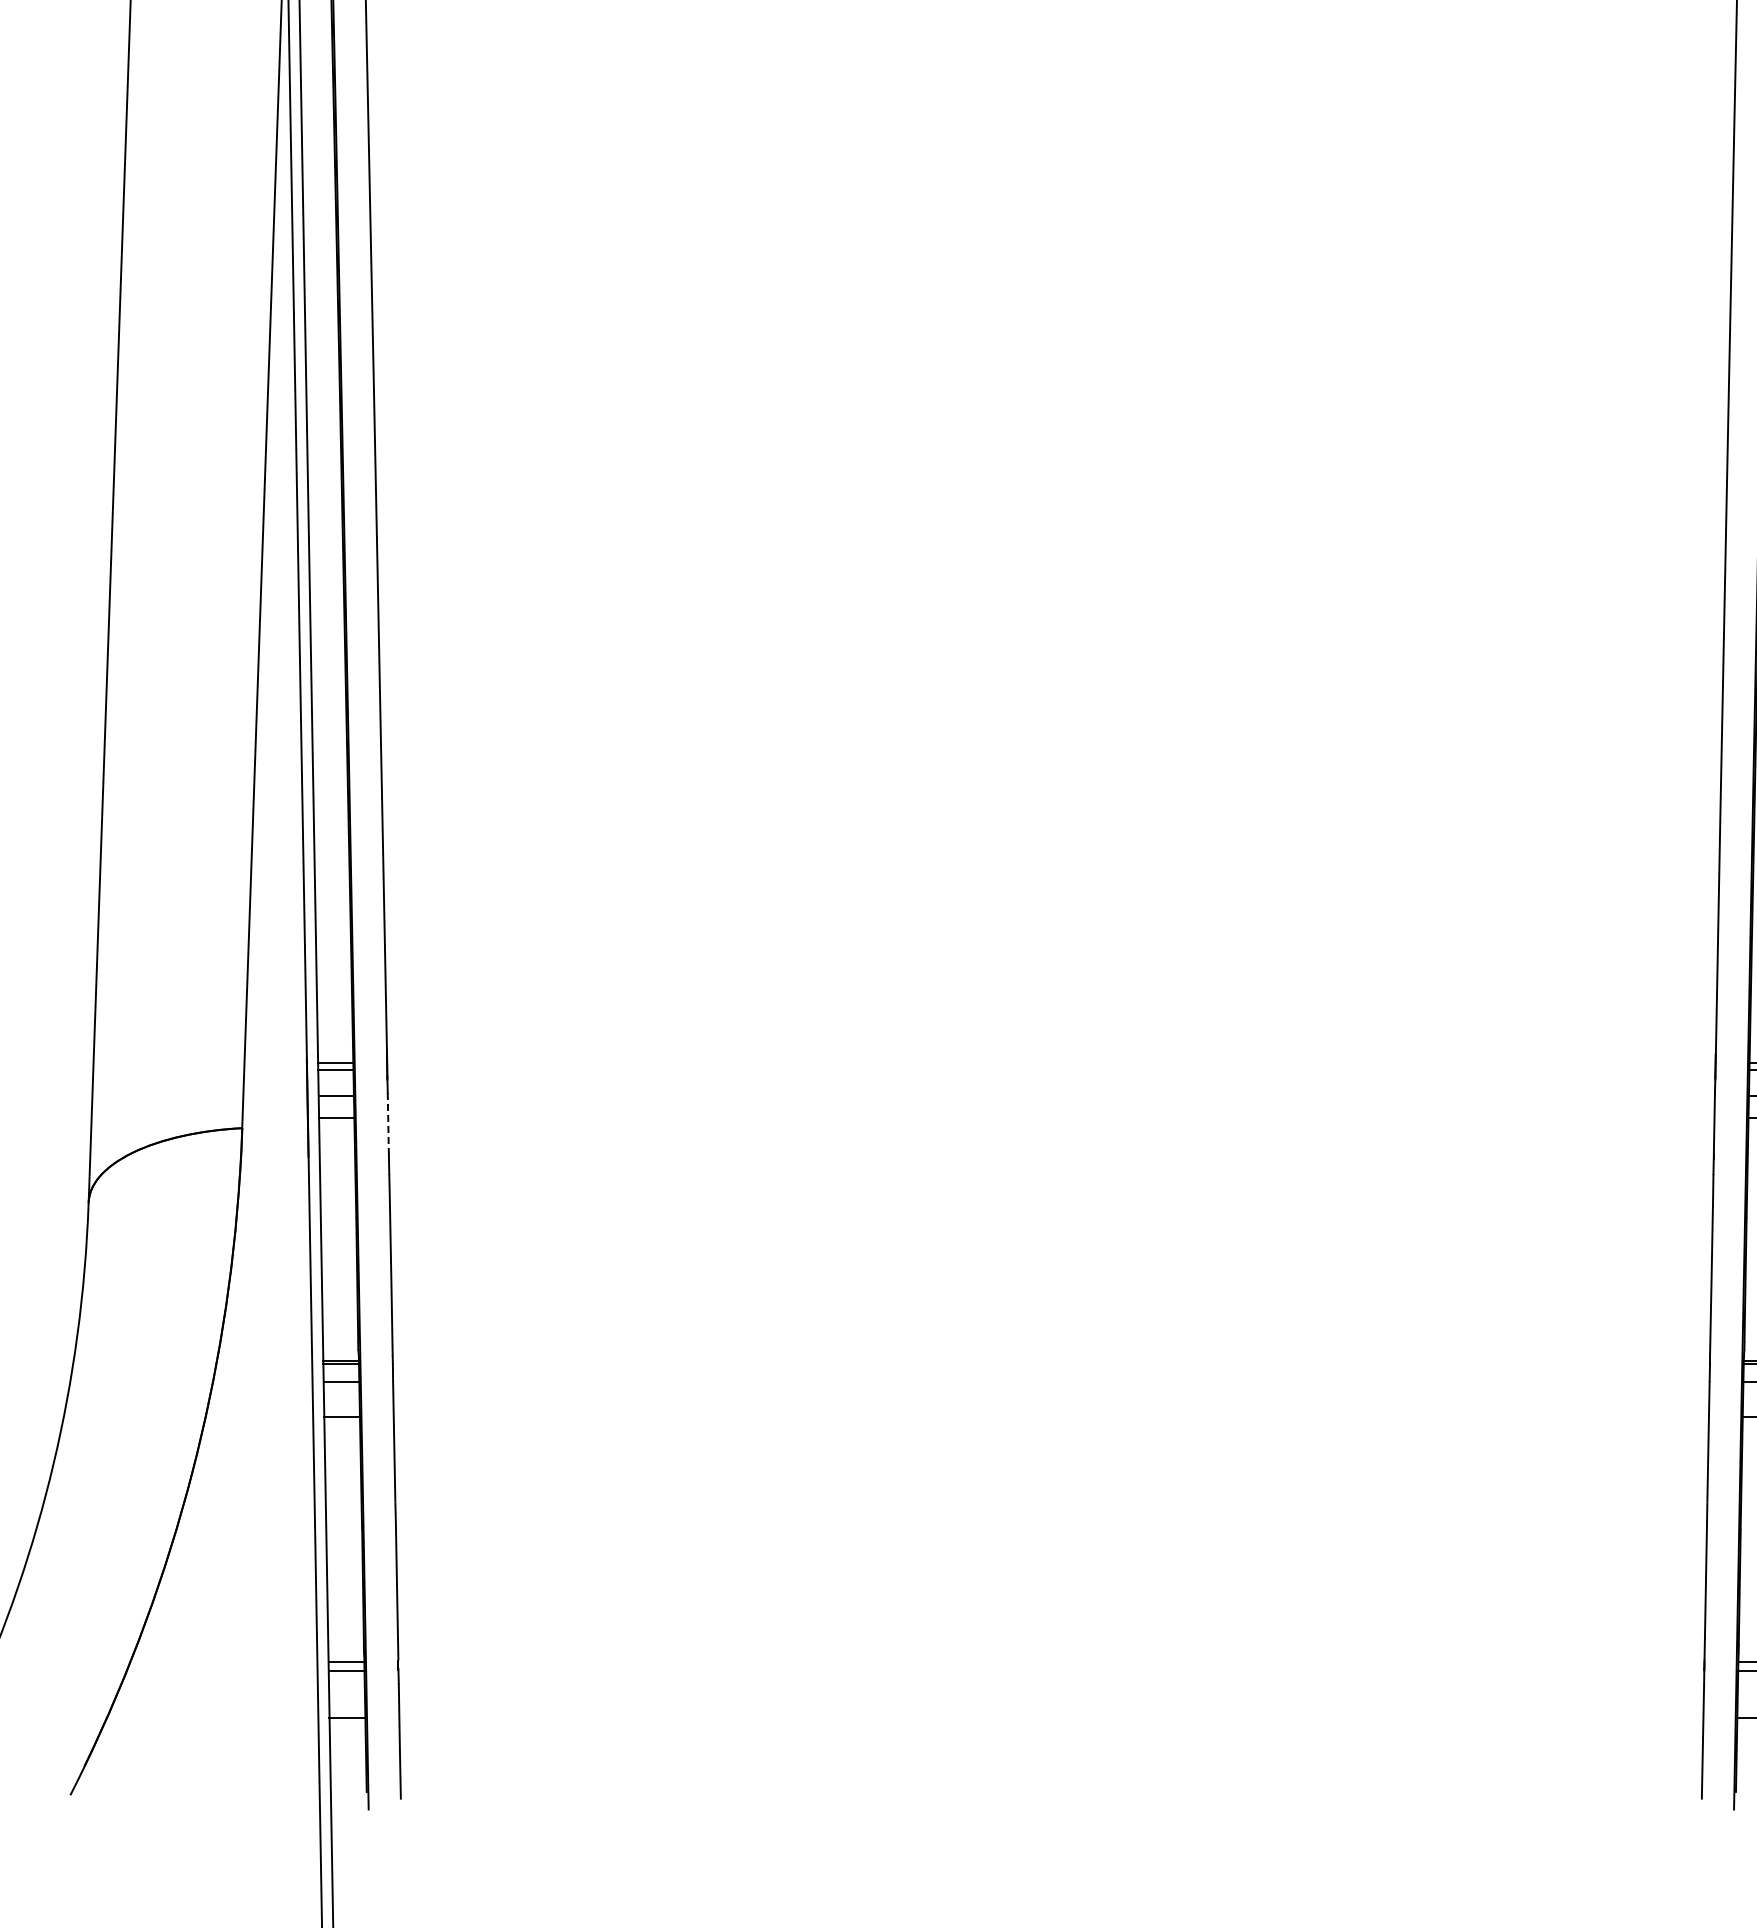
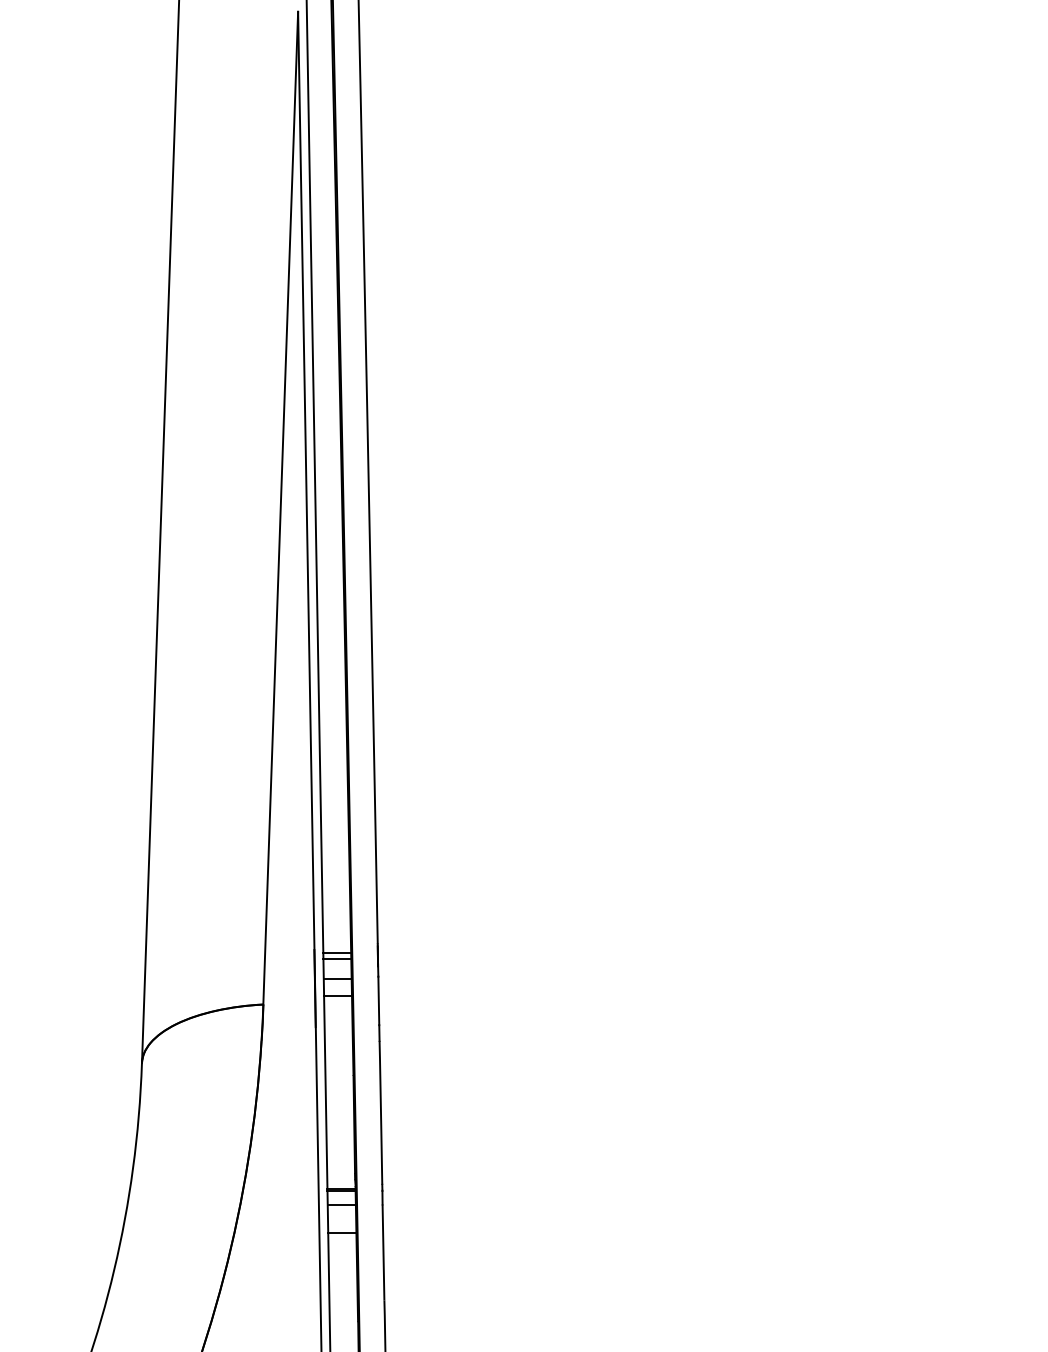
line: (388, 1123) -> (378, 1000), dashed -> solid

